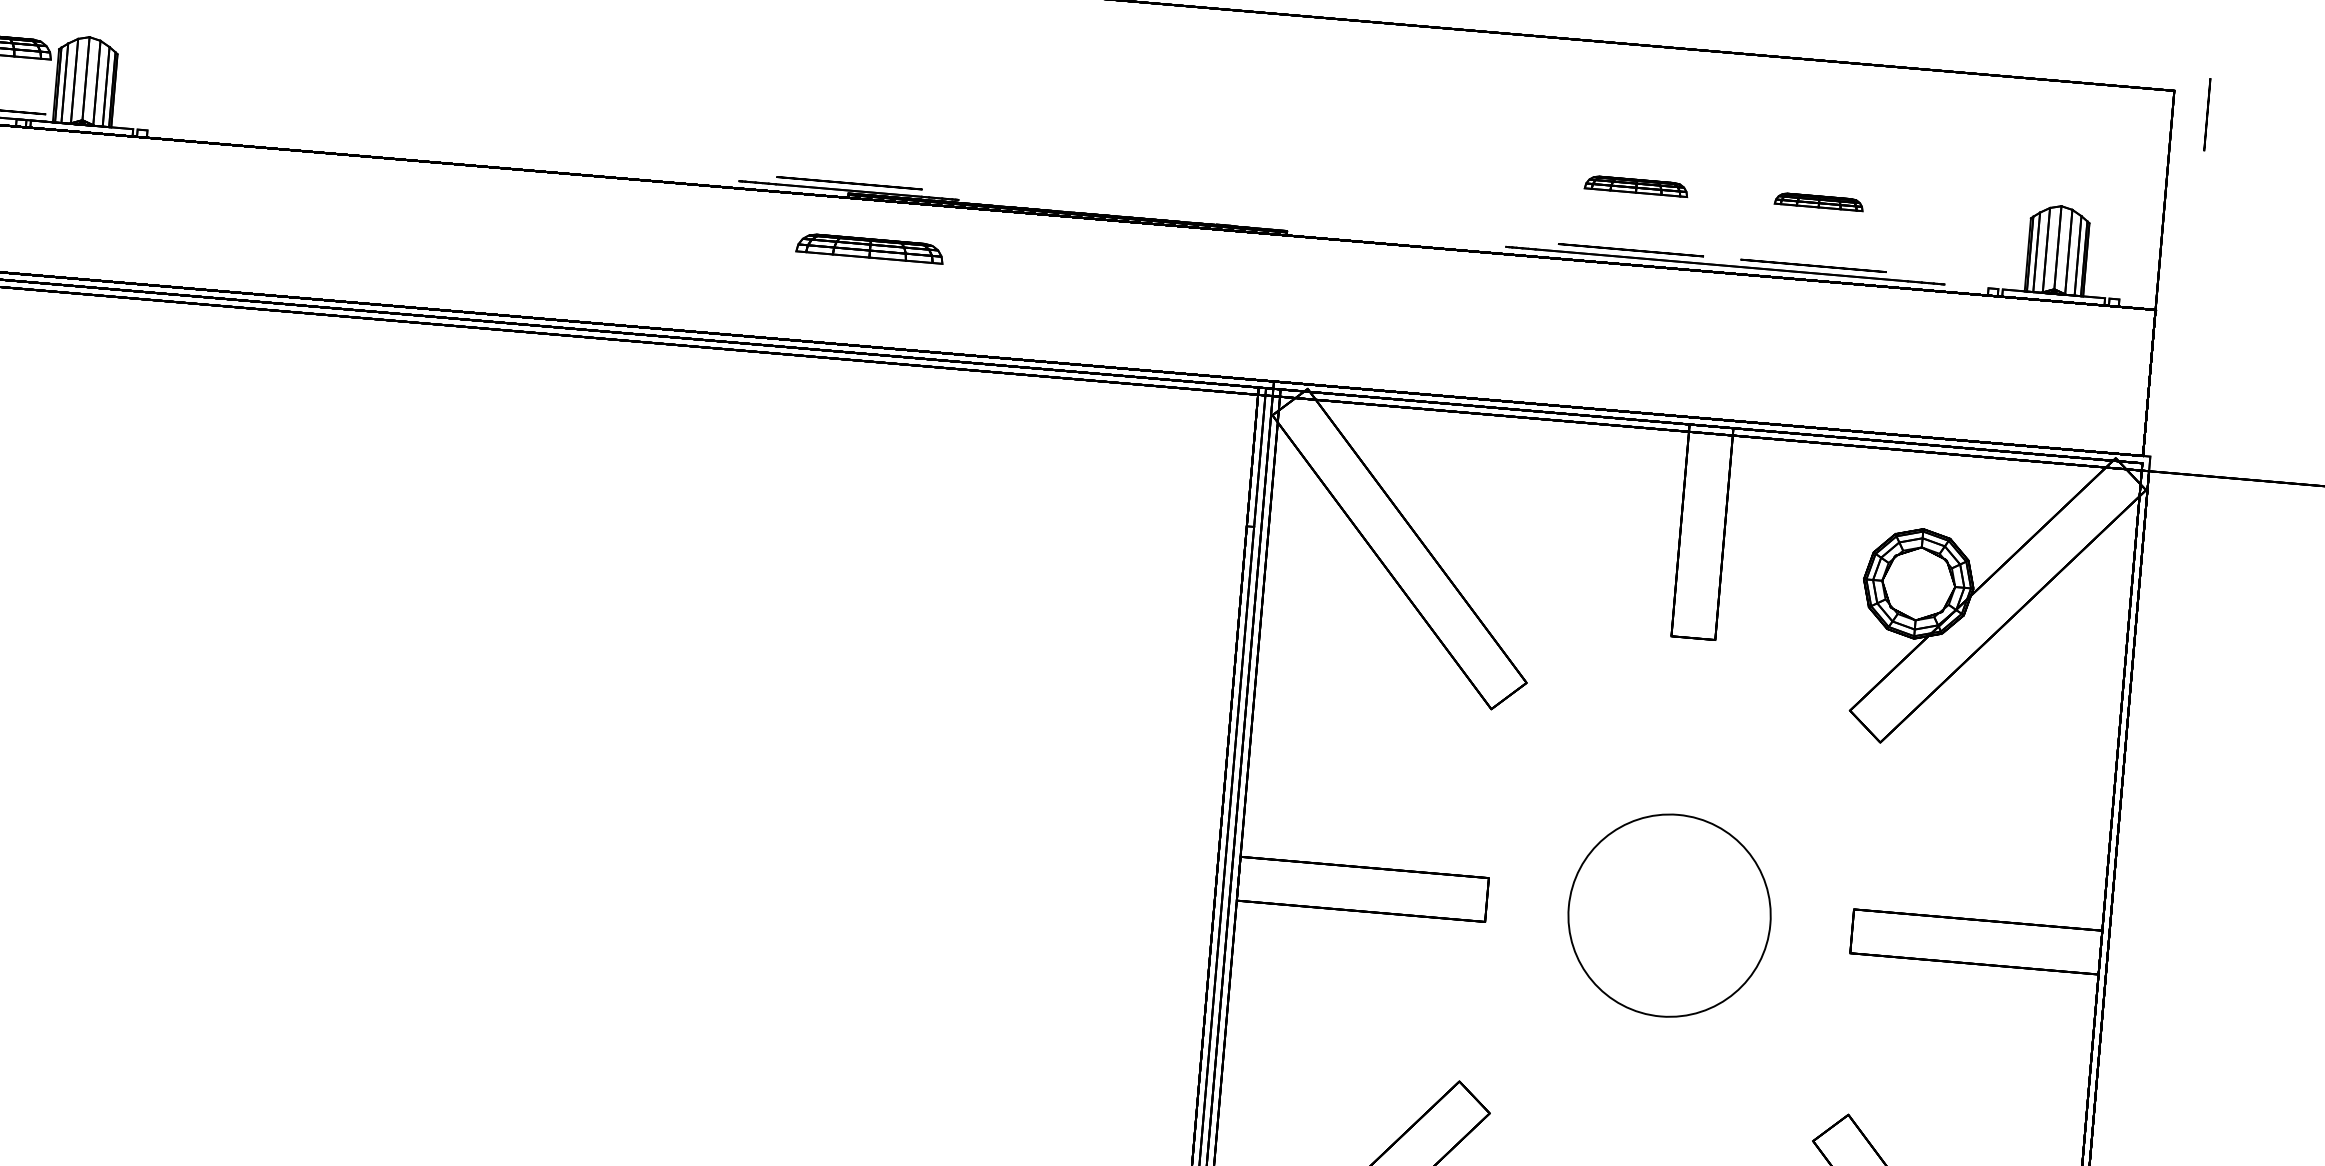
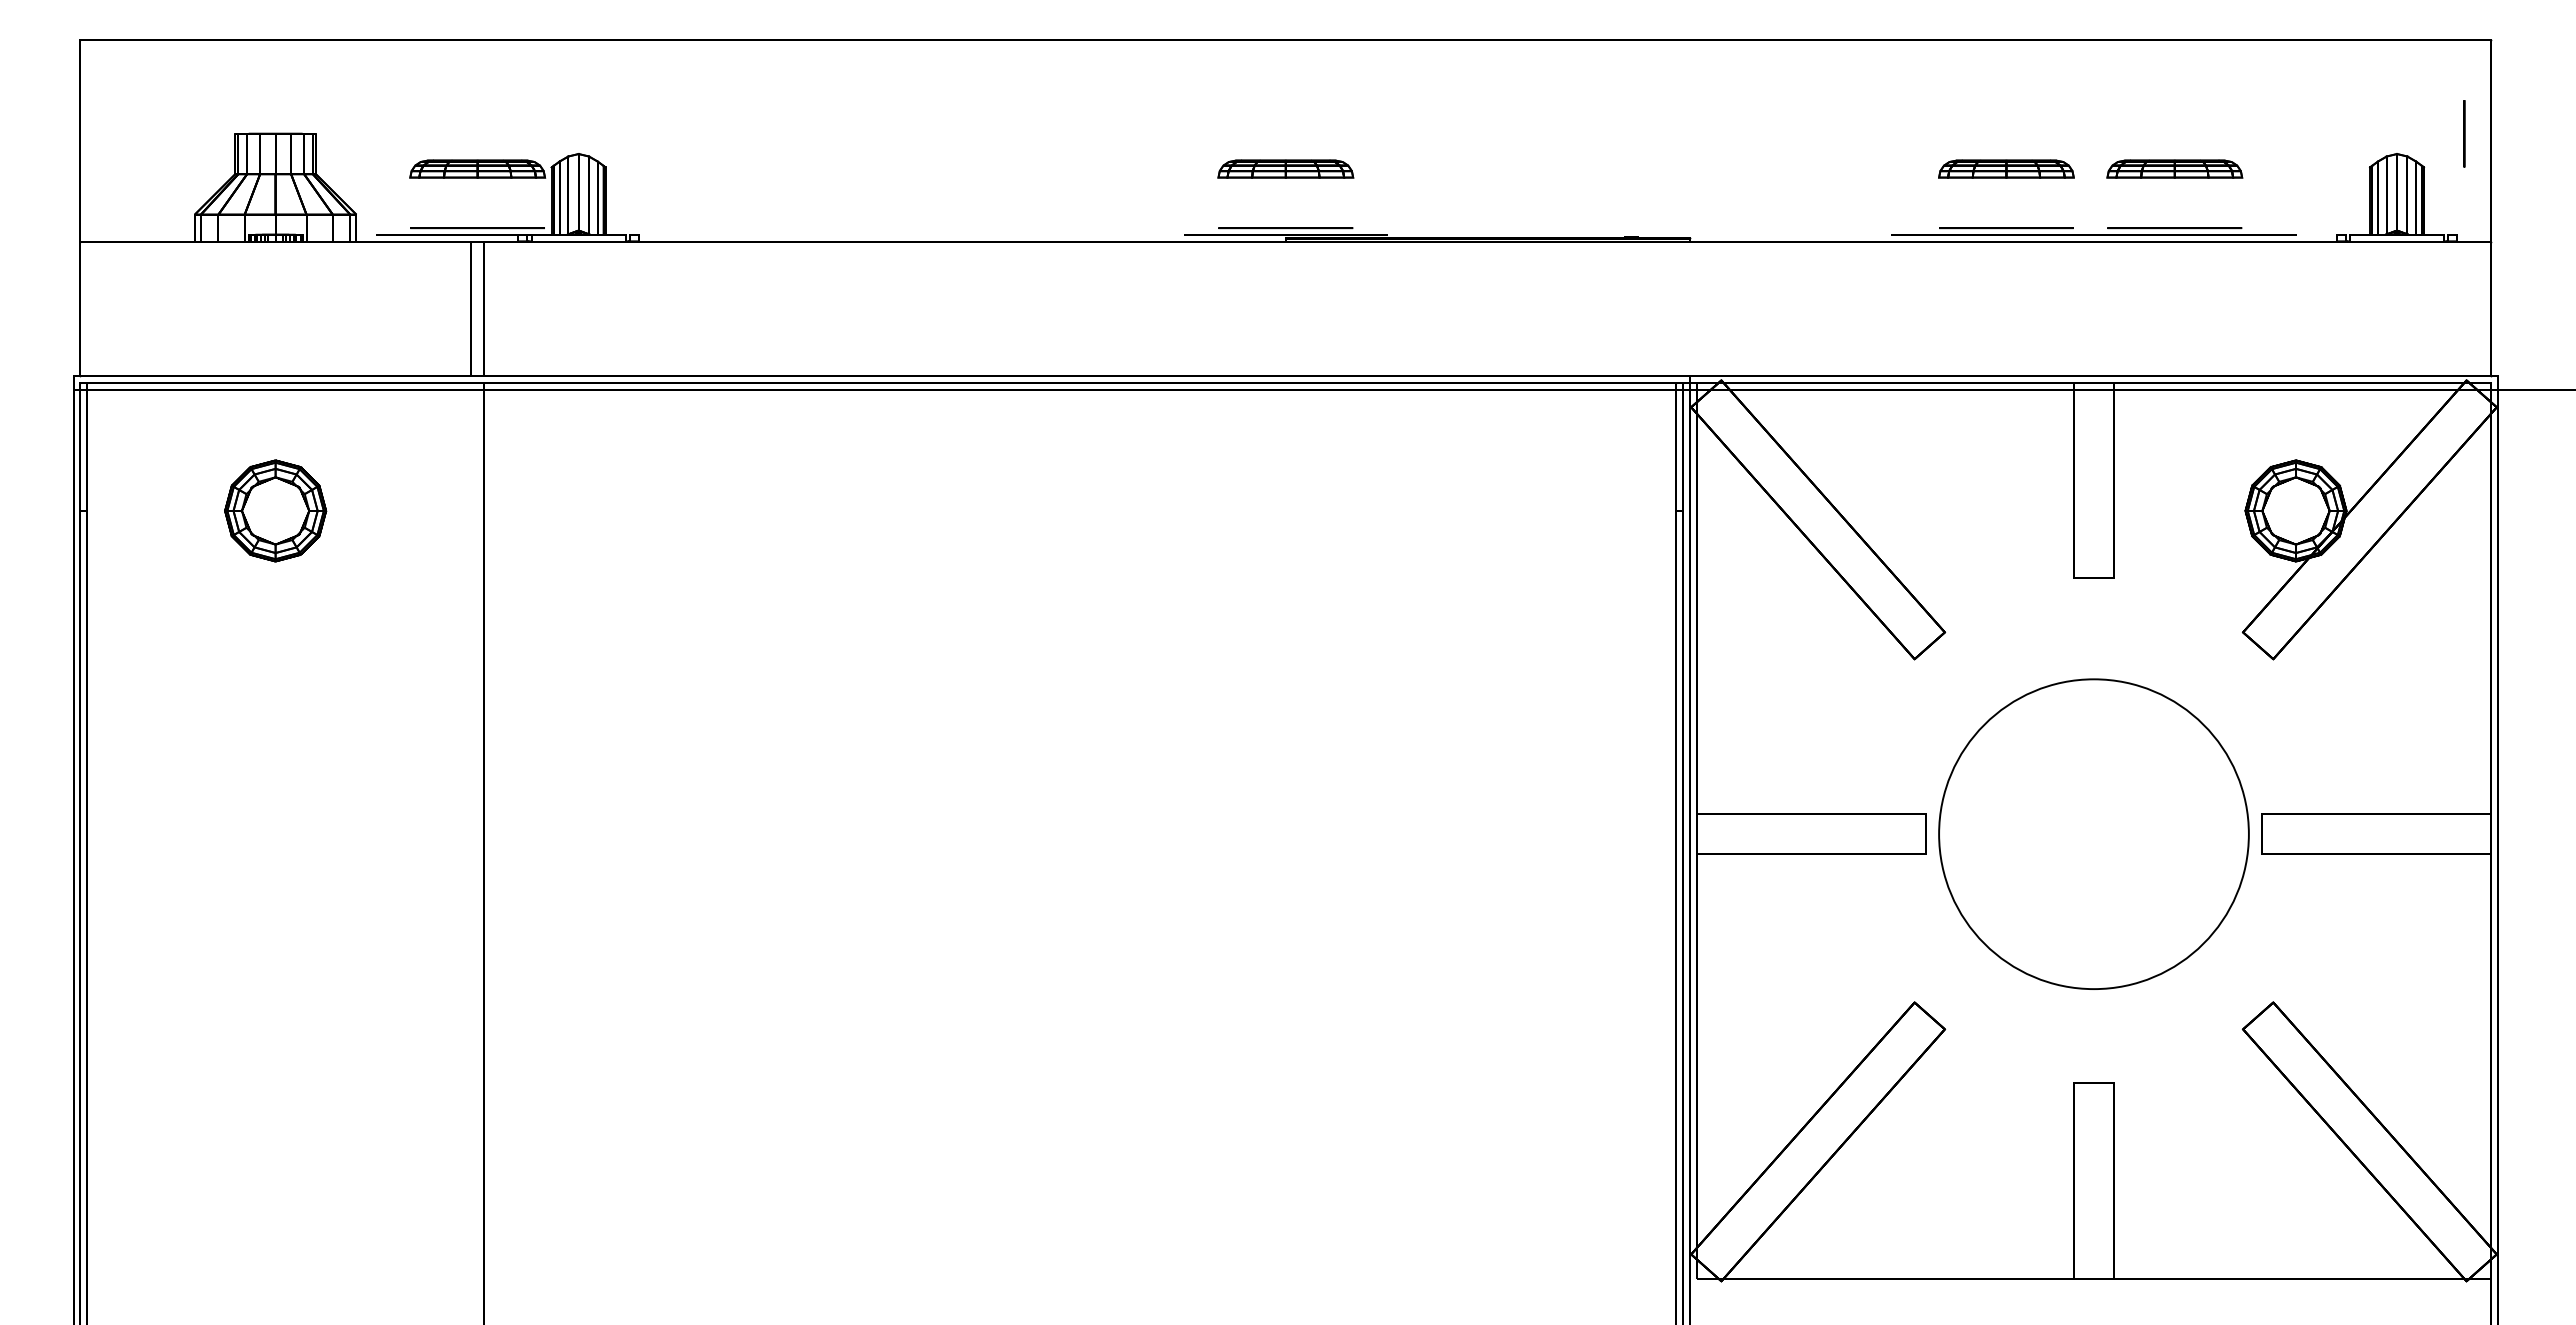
circle: (2207, 114) -> (2464, 133), moved
part: (1636, 185) -> (2006, 168), size x1.43
part: (1818, 201) -> (2174, 168), size x1.67
part: (869, 247) -> (1285, 168), moved
circle: (1669, 915) -> (2093, 834), size x1.67

